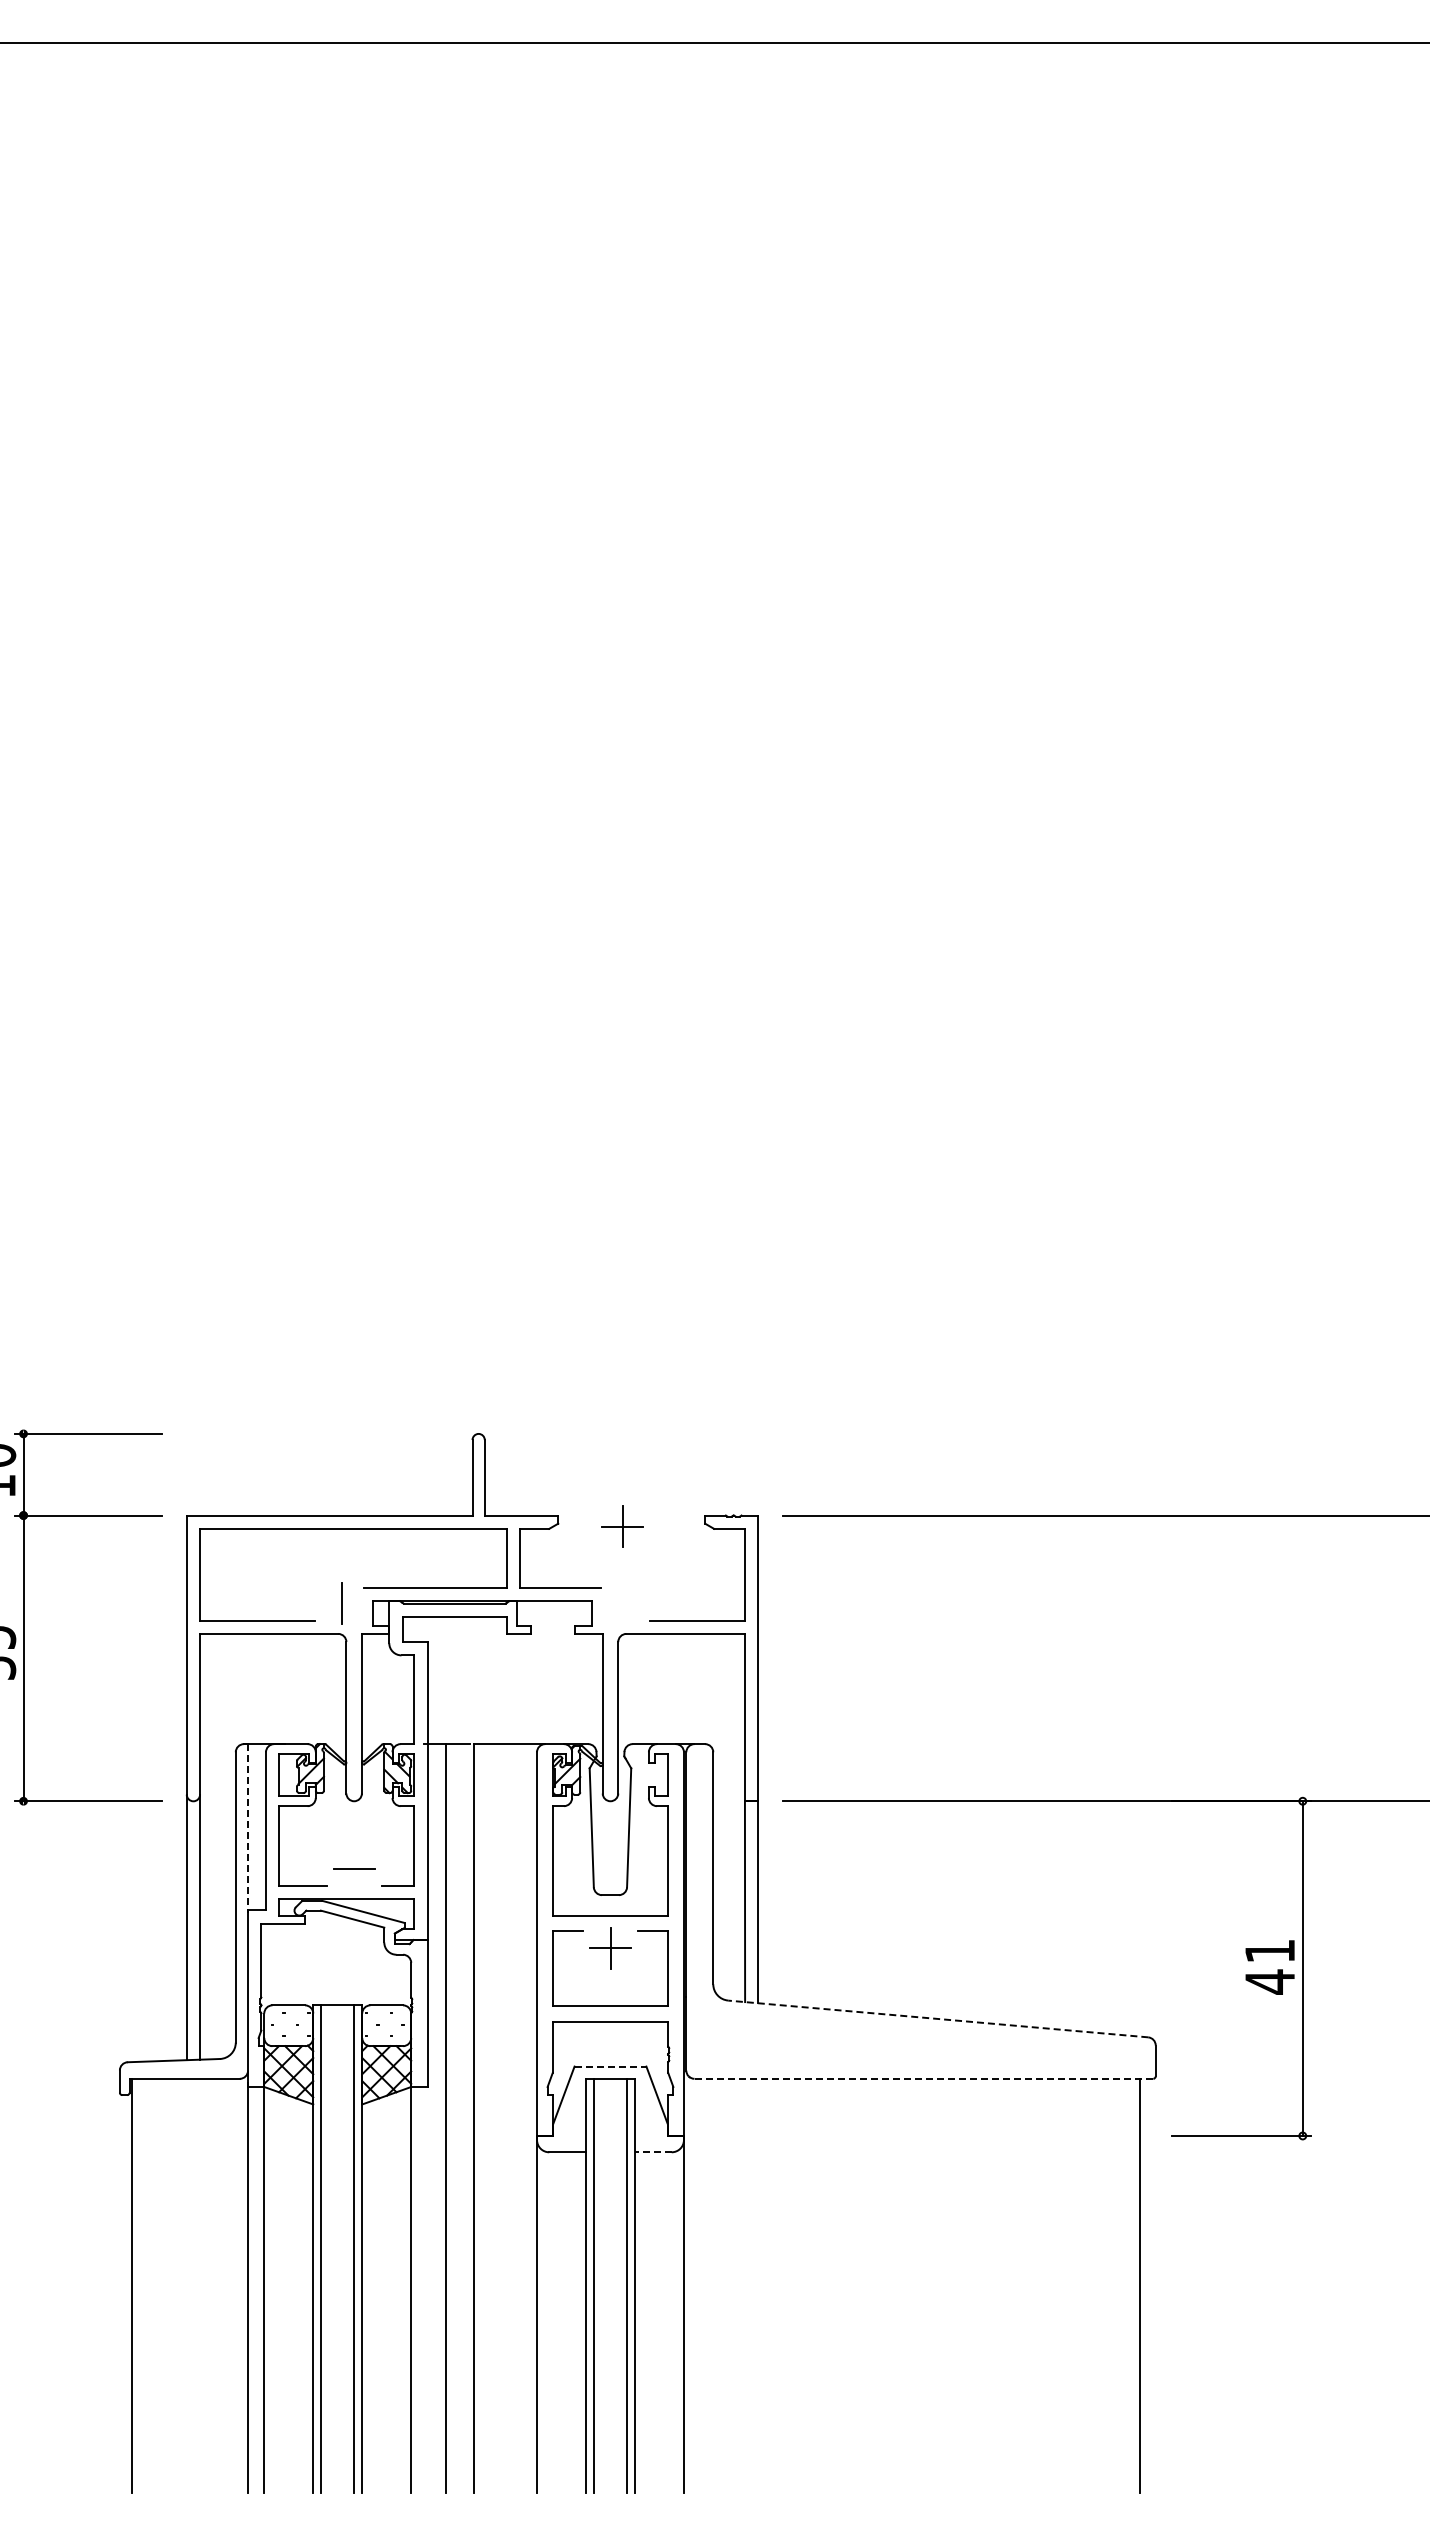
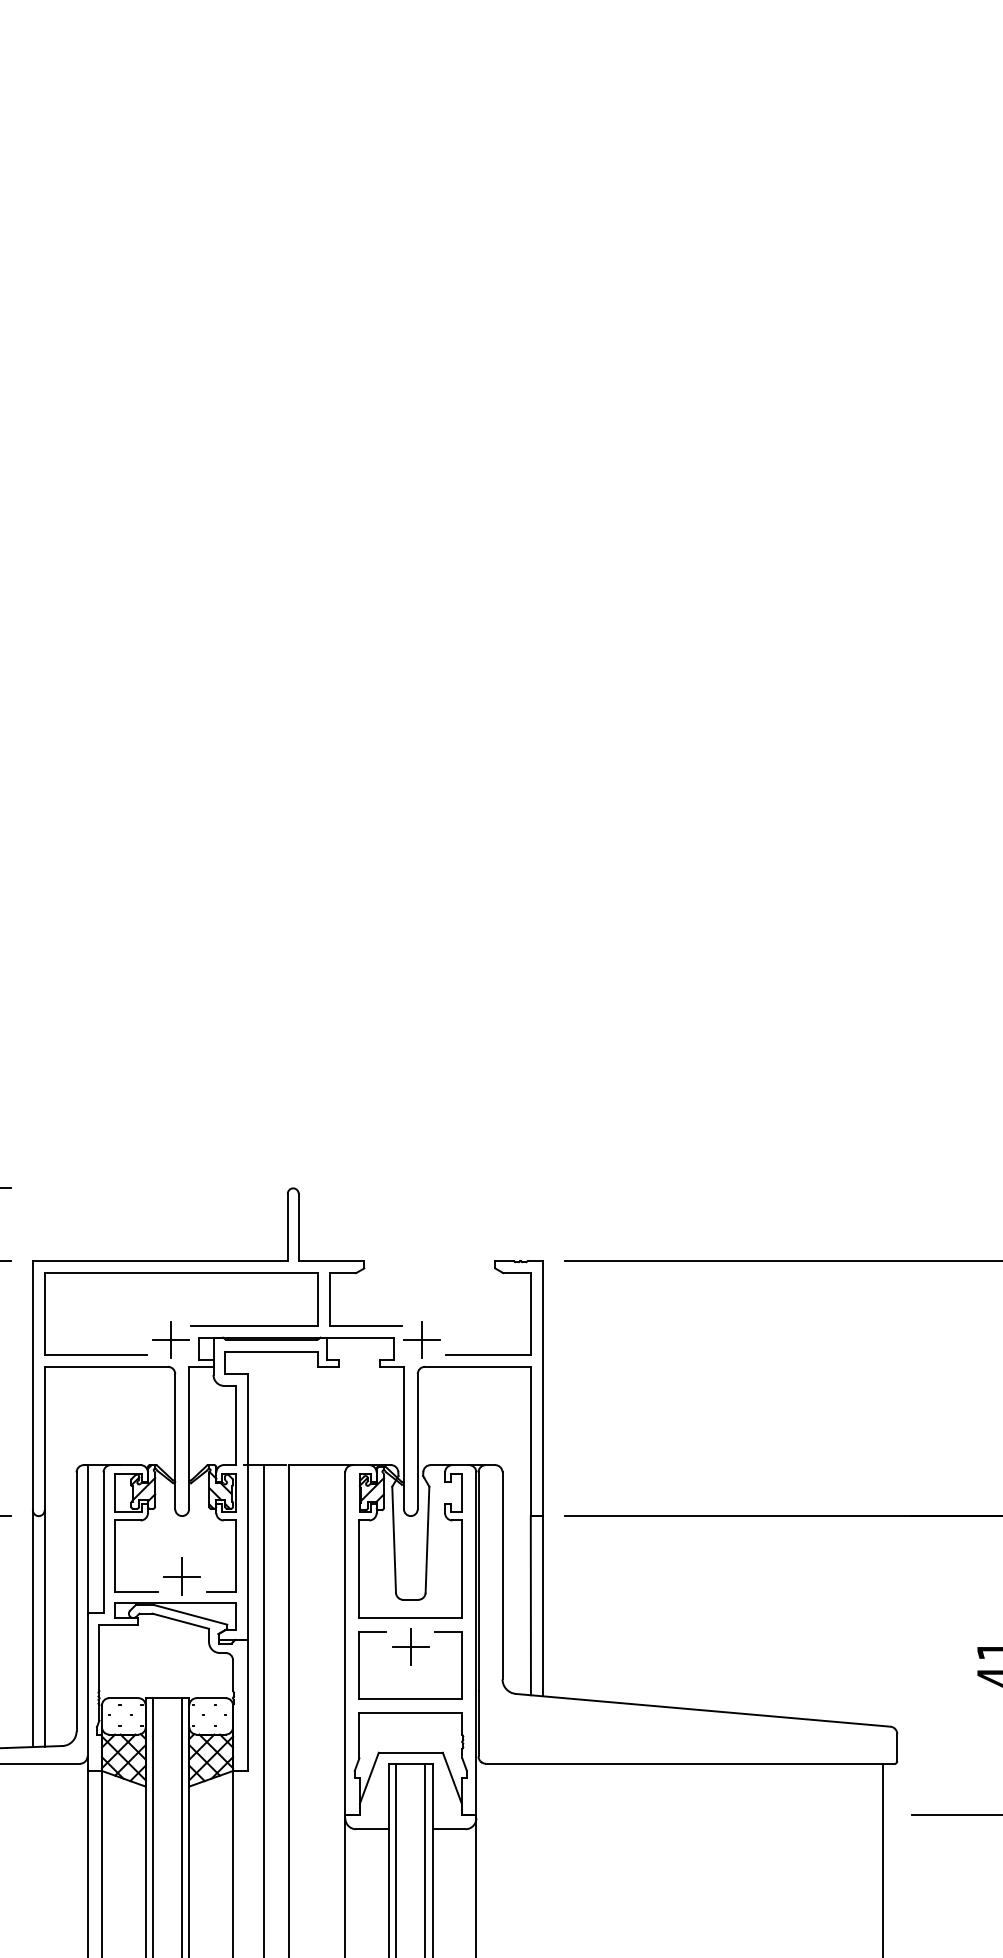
part: (622, 1526) -> (421, 1339), moved
line: (341, 1603) -> (170, 1339), added
line: (248, 1828) -> (87, 1540), dashed -> solid
line: (354, 1868) -> (182, 1576), added
line: (938, 2018) -> (703, 1709), dashed -> solid
line: (610, 2066) -> (410, 1752), dashed -> solid
line: (924, 2078) -> (690, 1763), dashed -> solid
line: (652, 2152) -> (448, 1829), dashed -> solid

